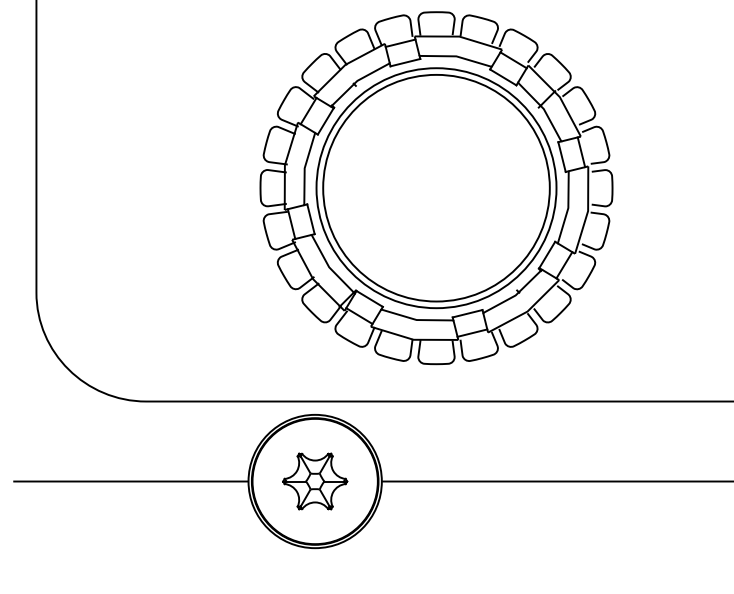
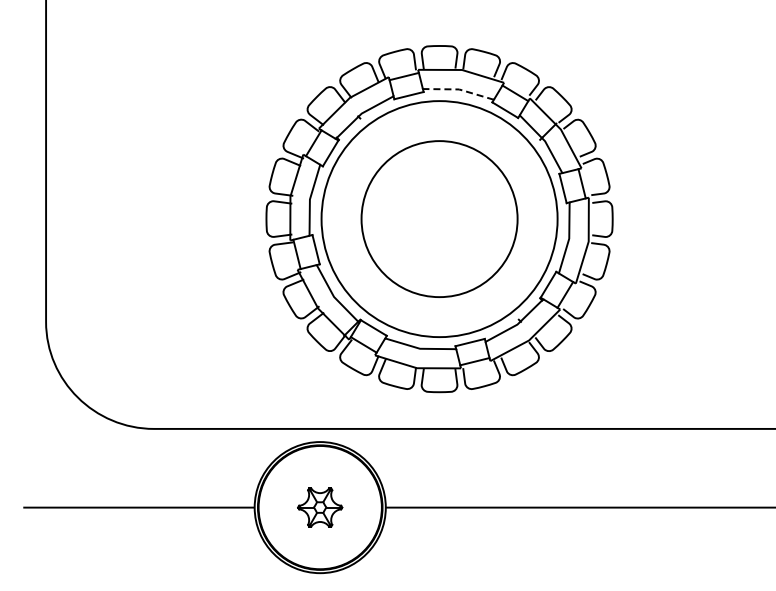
line: (456, 56) -> (459, 89), solid -> dashed
circle: (436, 187) -> (439, 218), size x0.7
part: (314, 481) -> (319, 507), size x0.7

